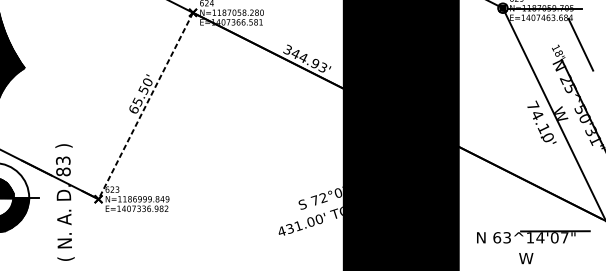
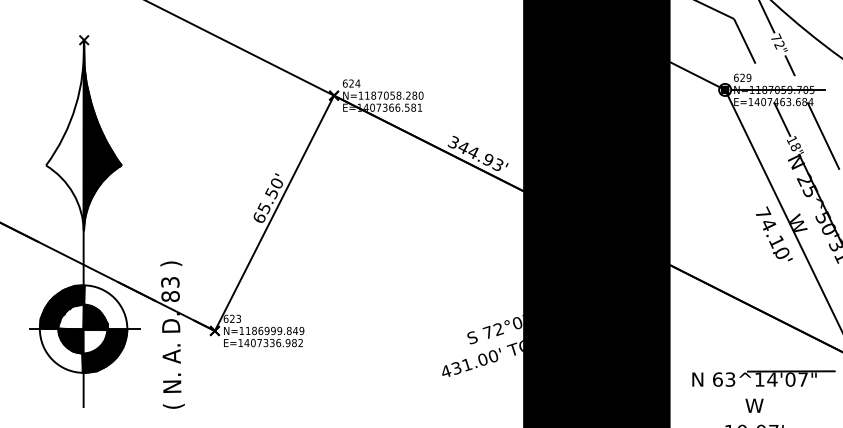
line: (548, 31) -> (782, 119), added
line: (145, 106) -> (274, 213), dashed -> solid

